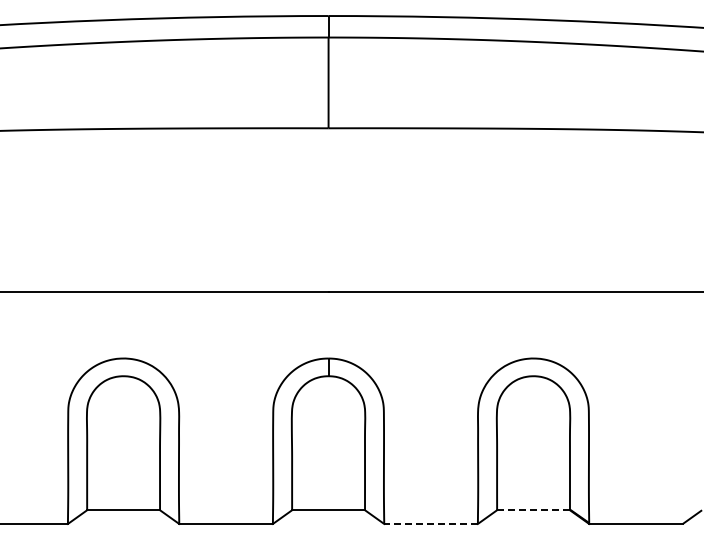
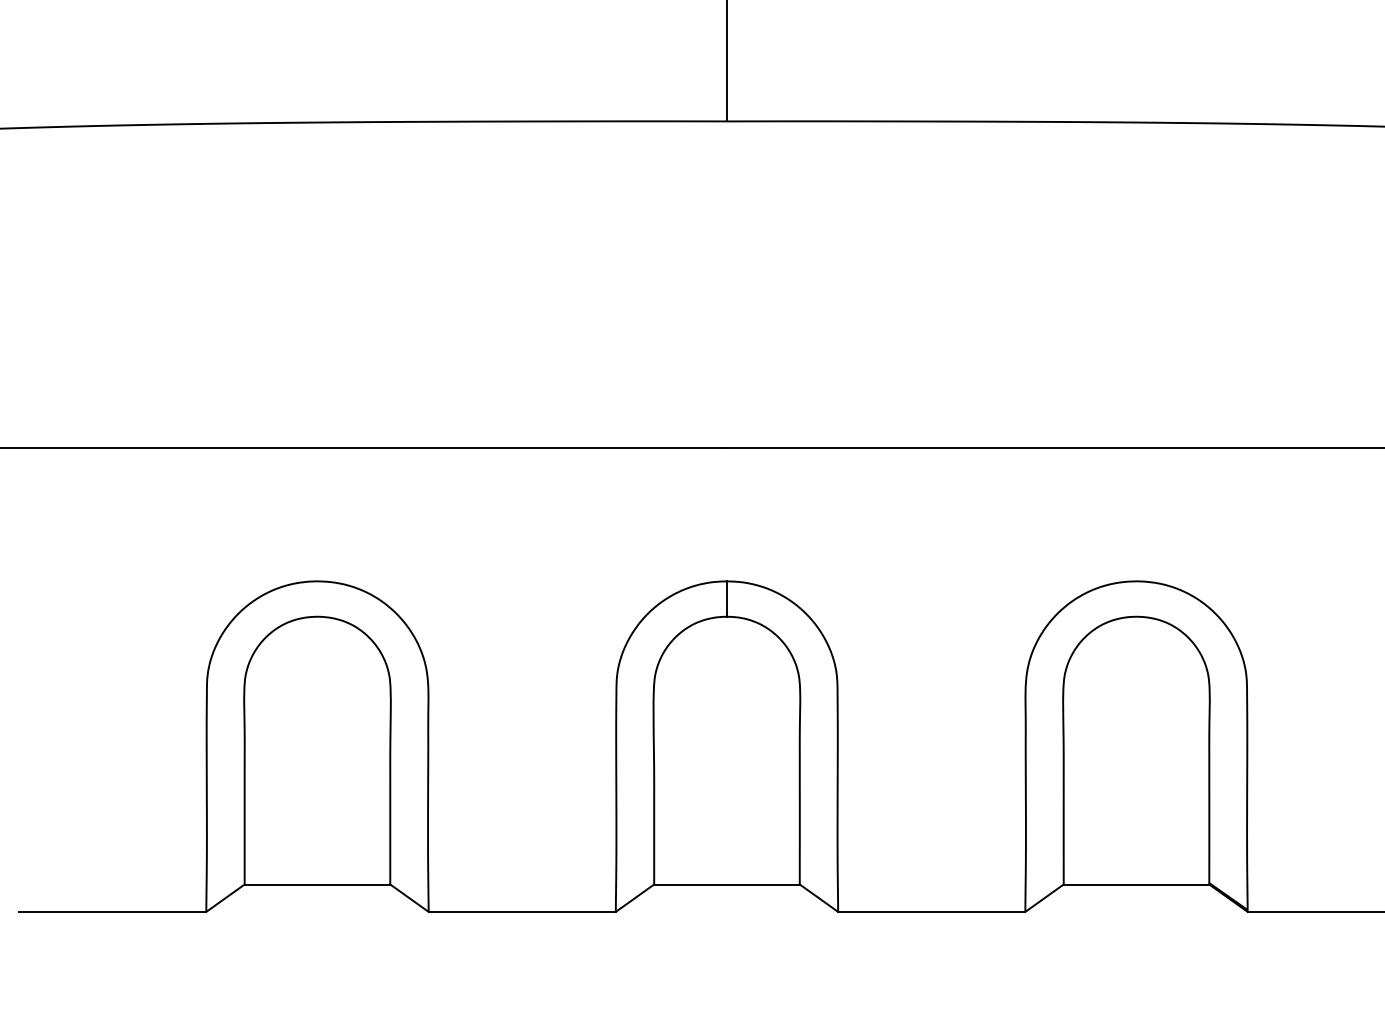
line: (533, 510) -> (1136, 885), dashed -> solid
line: (431, 523) -> (932, 910), dashed -> solid

